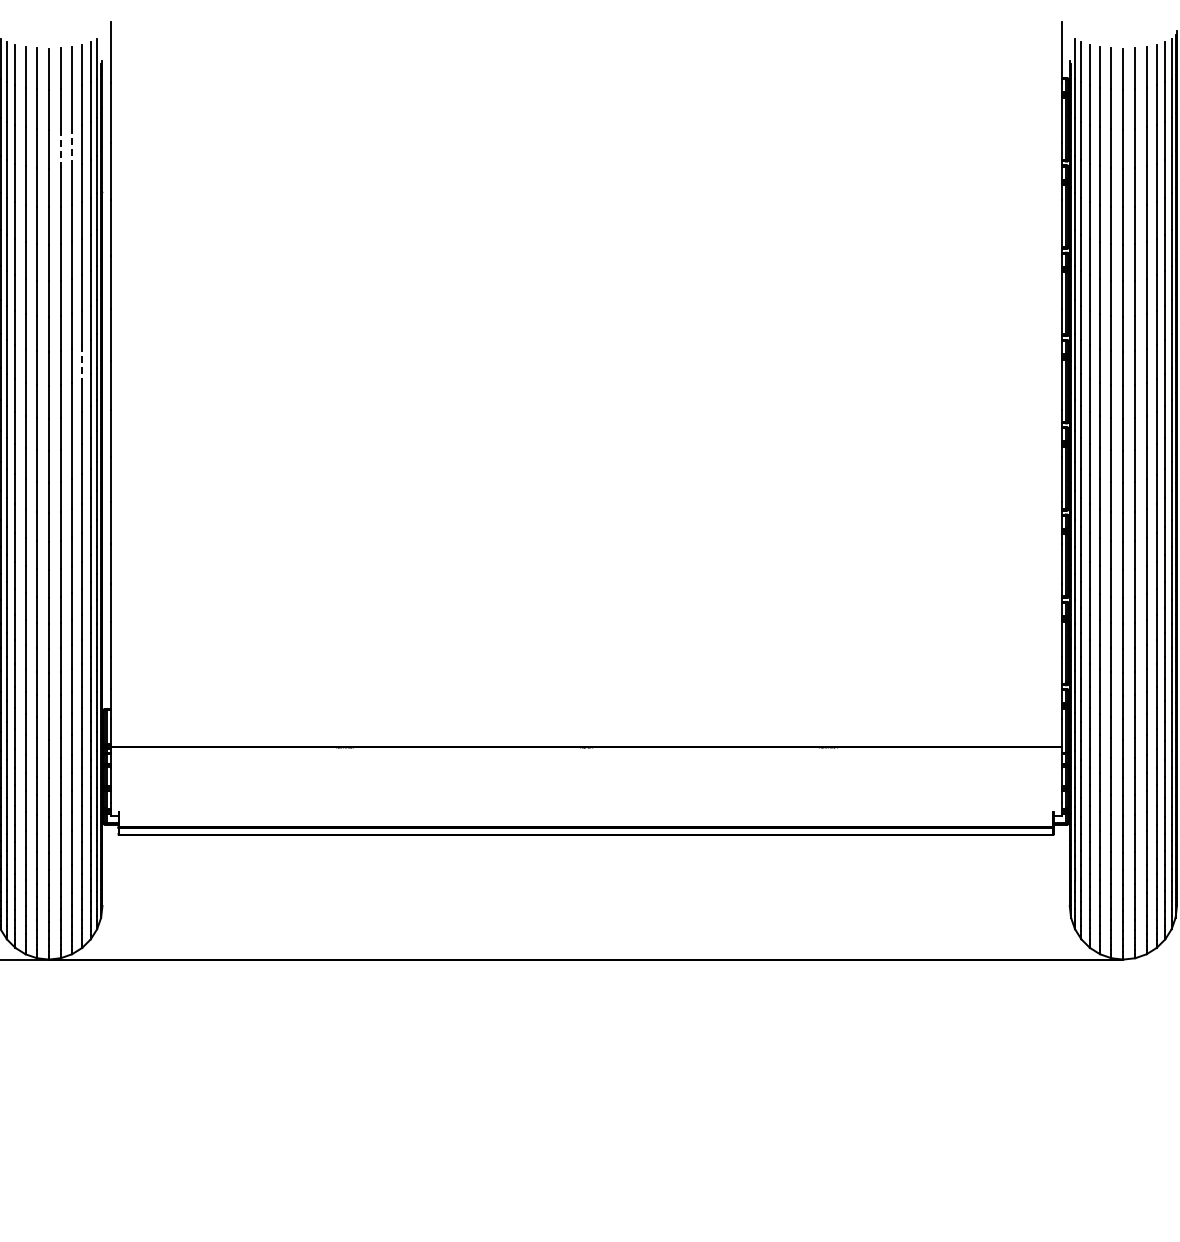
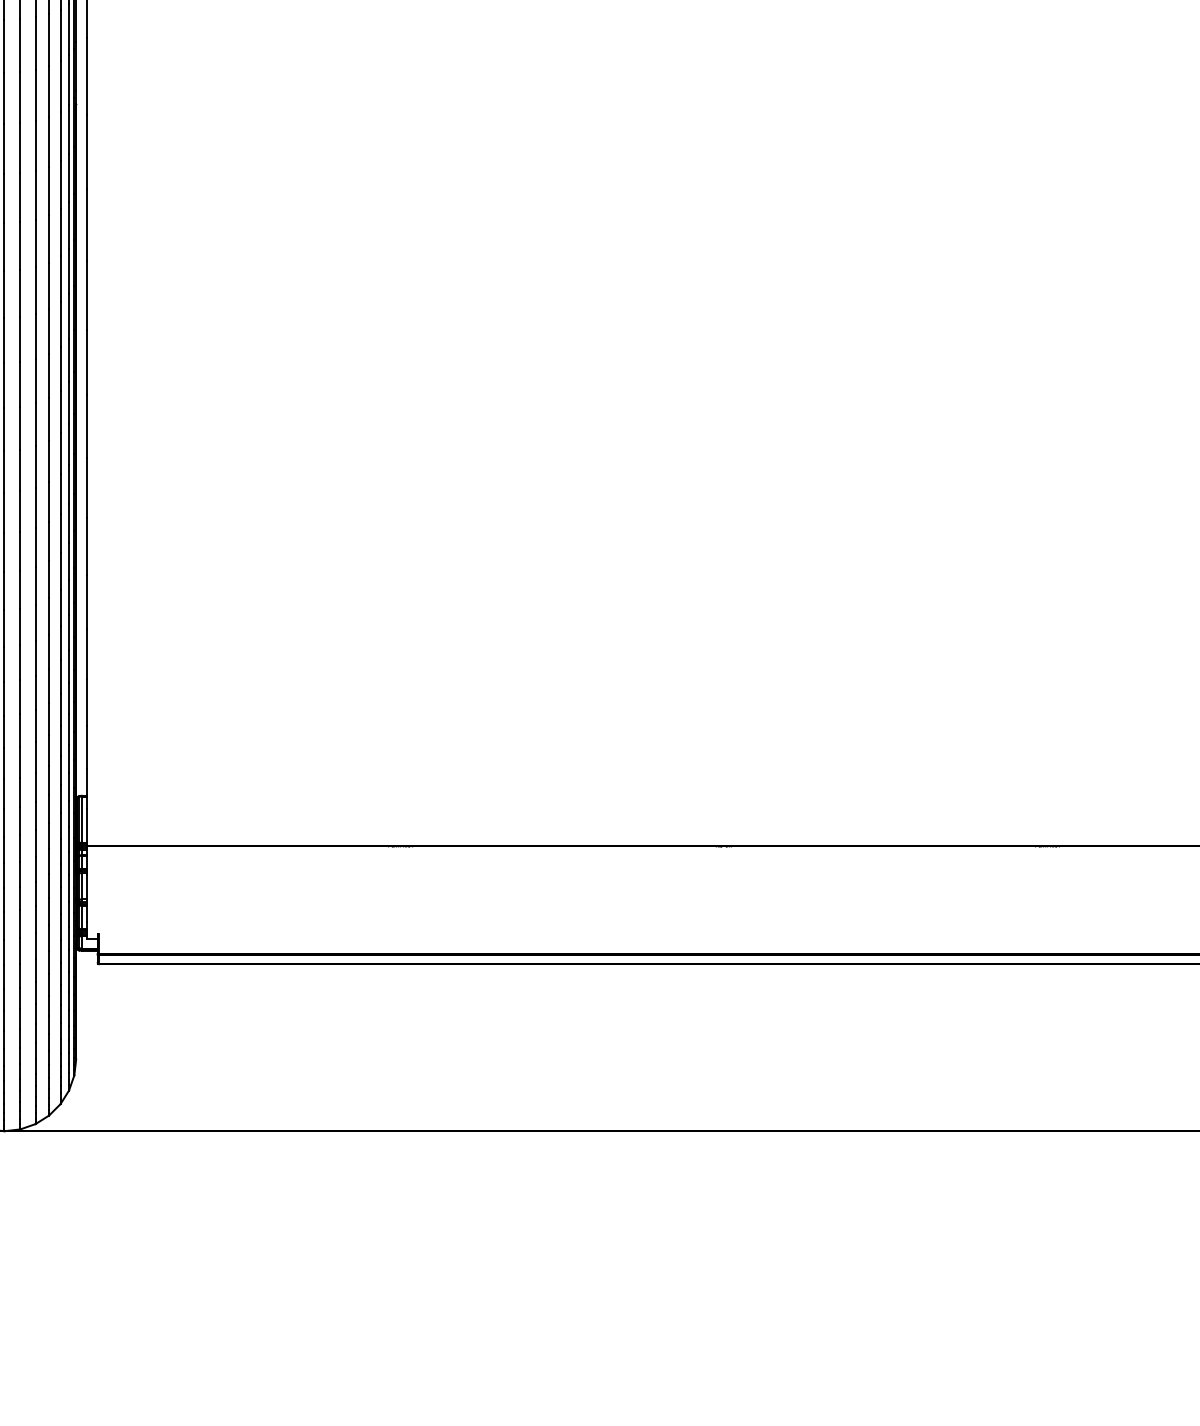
line: (72, 146) -> (36, 42), dashed -> solid
line: (60, 148) -> (20, 45), dashed -> solid
line: (82, 362) -> (49, 331), dashed -> solid

